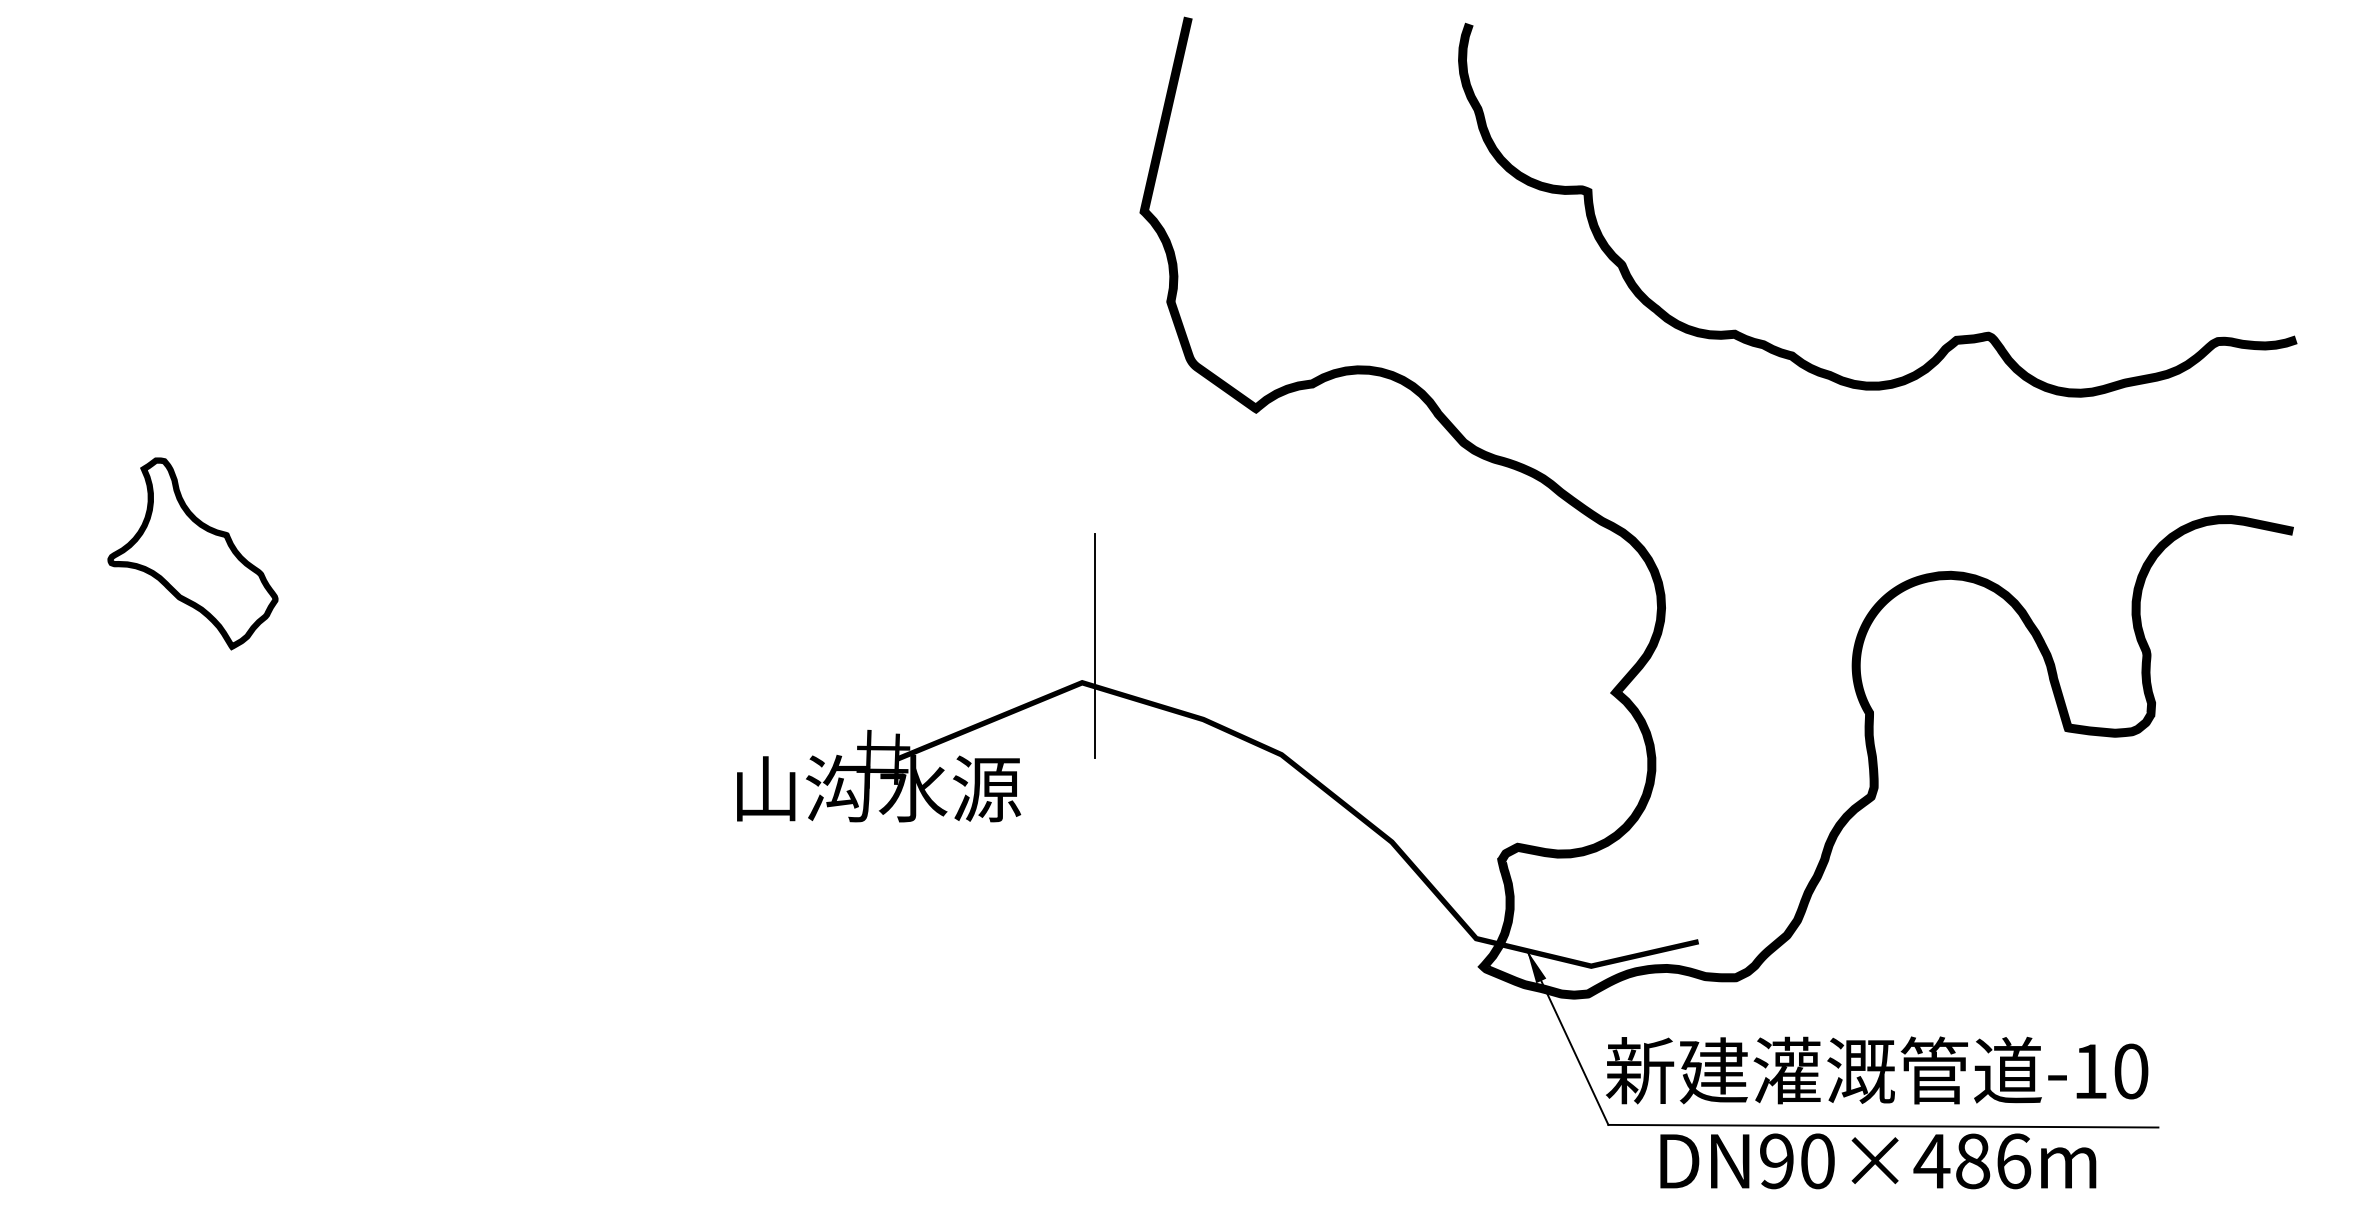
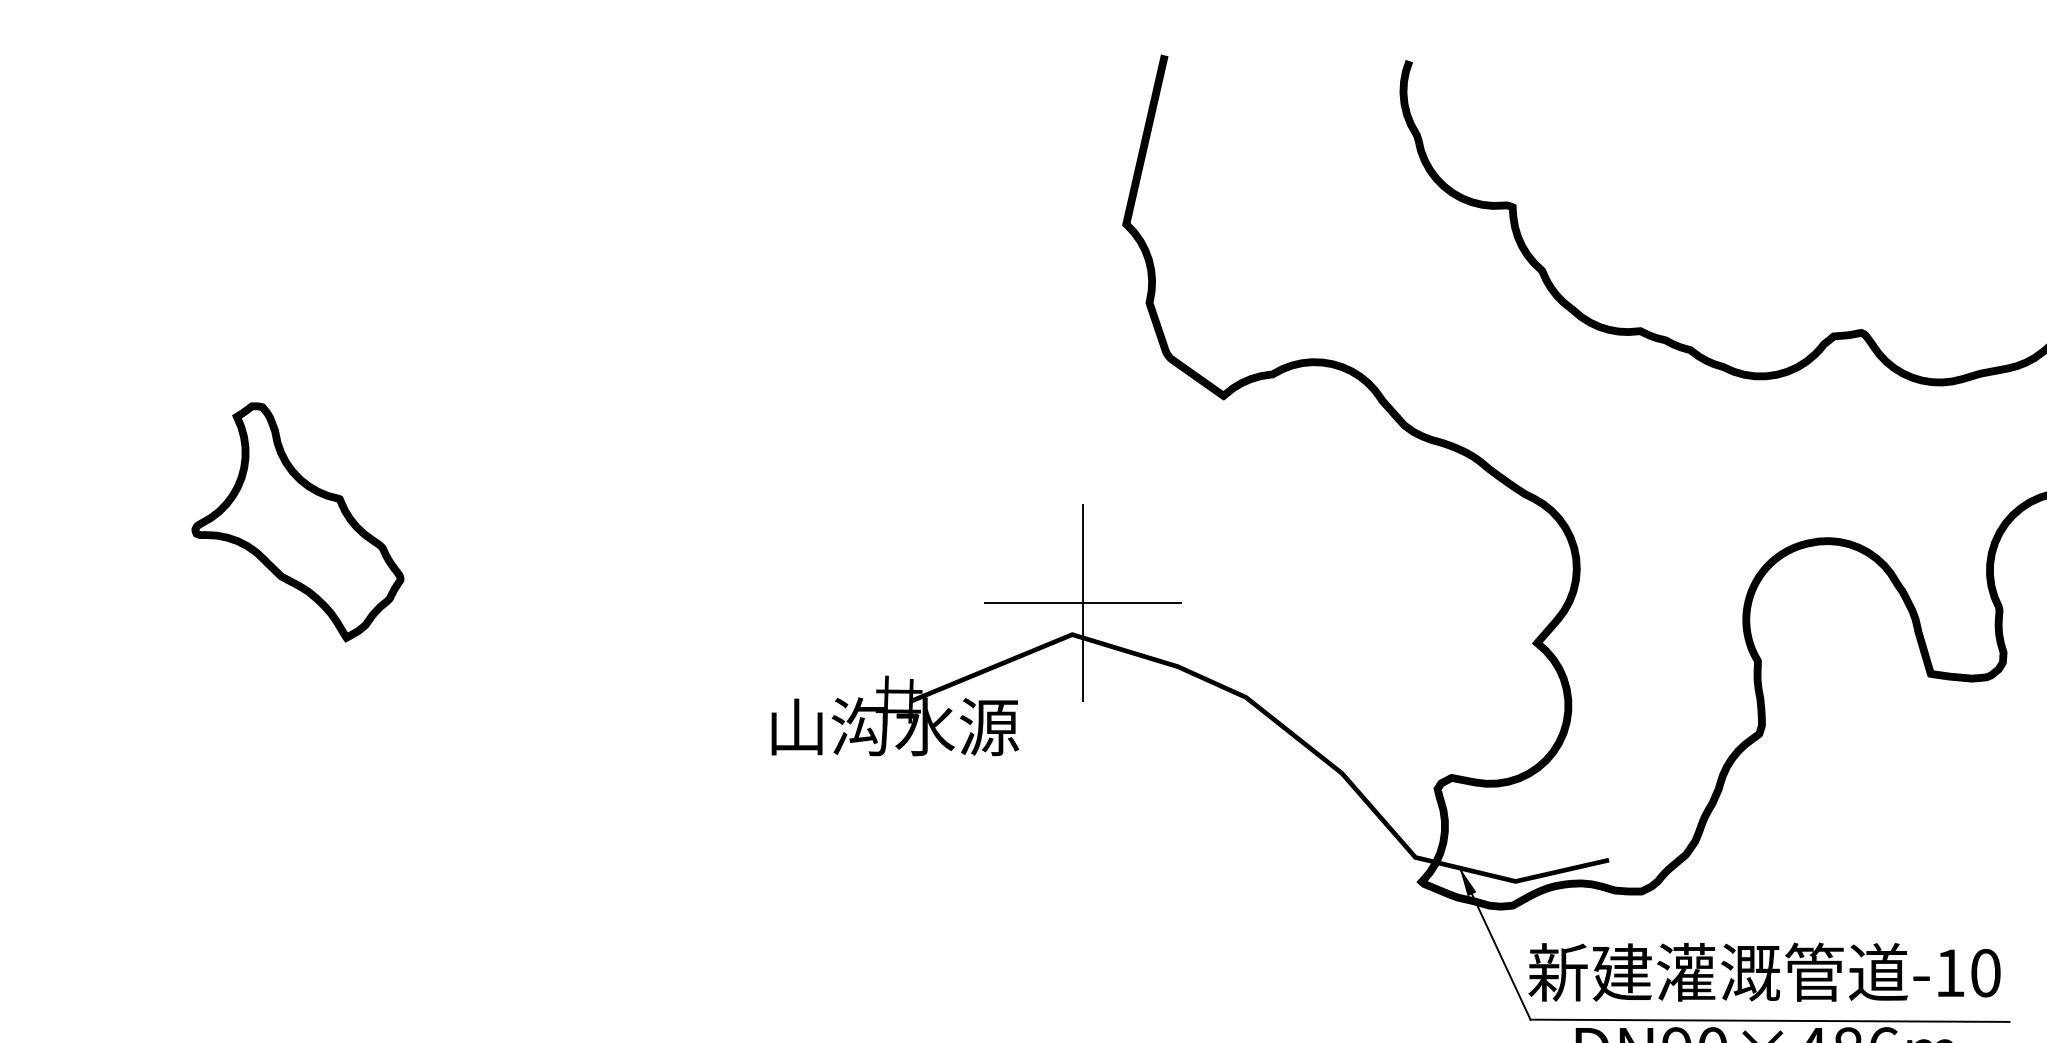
part: (192, 553) -> (297, 522), size x1.43
line: (1094, 646) -> (1083, 603), added

